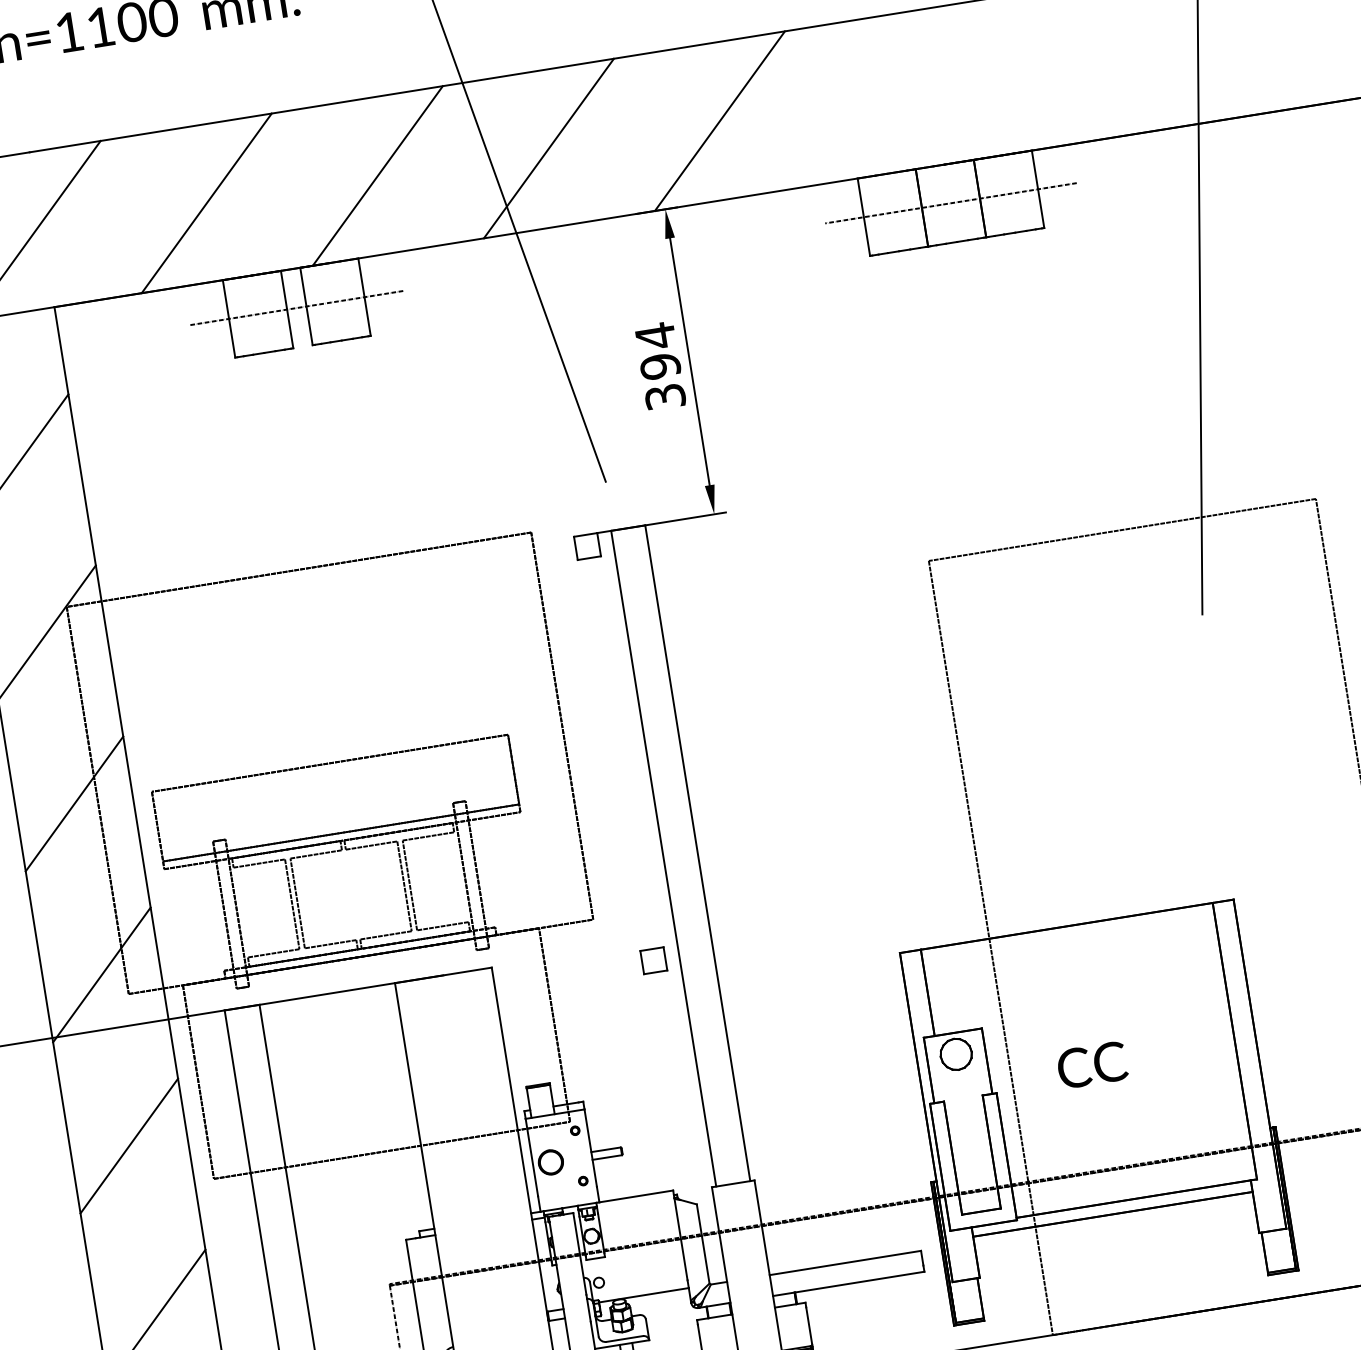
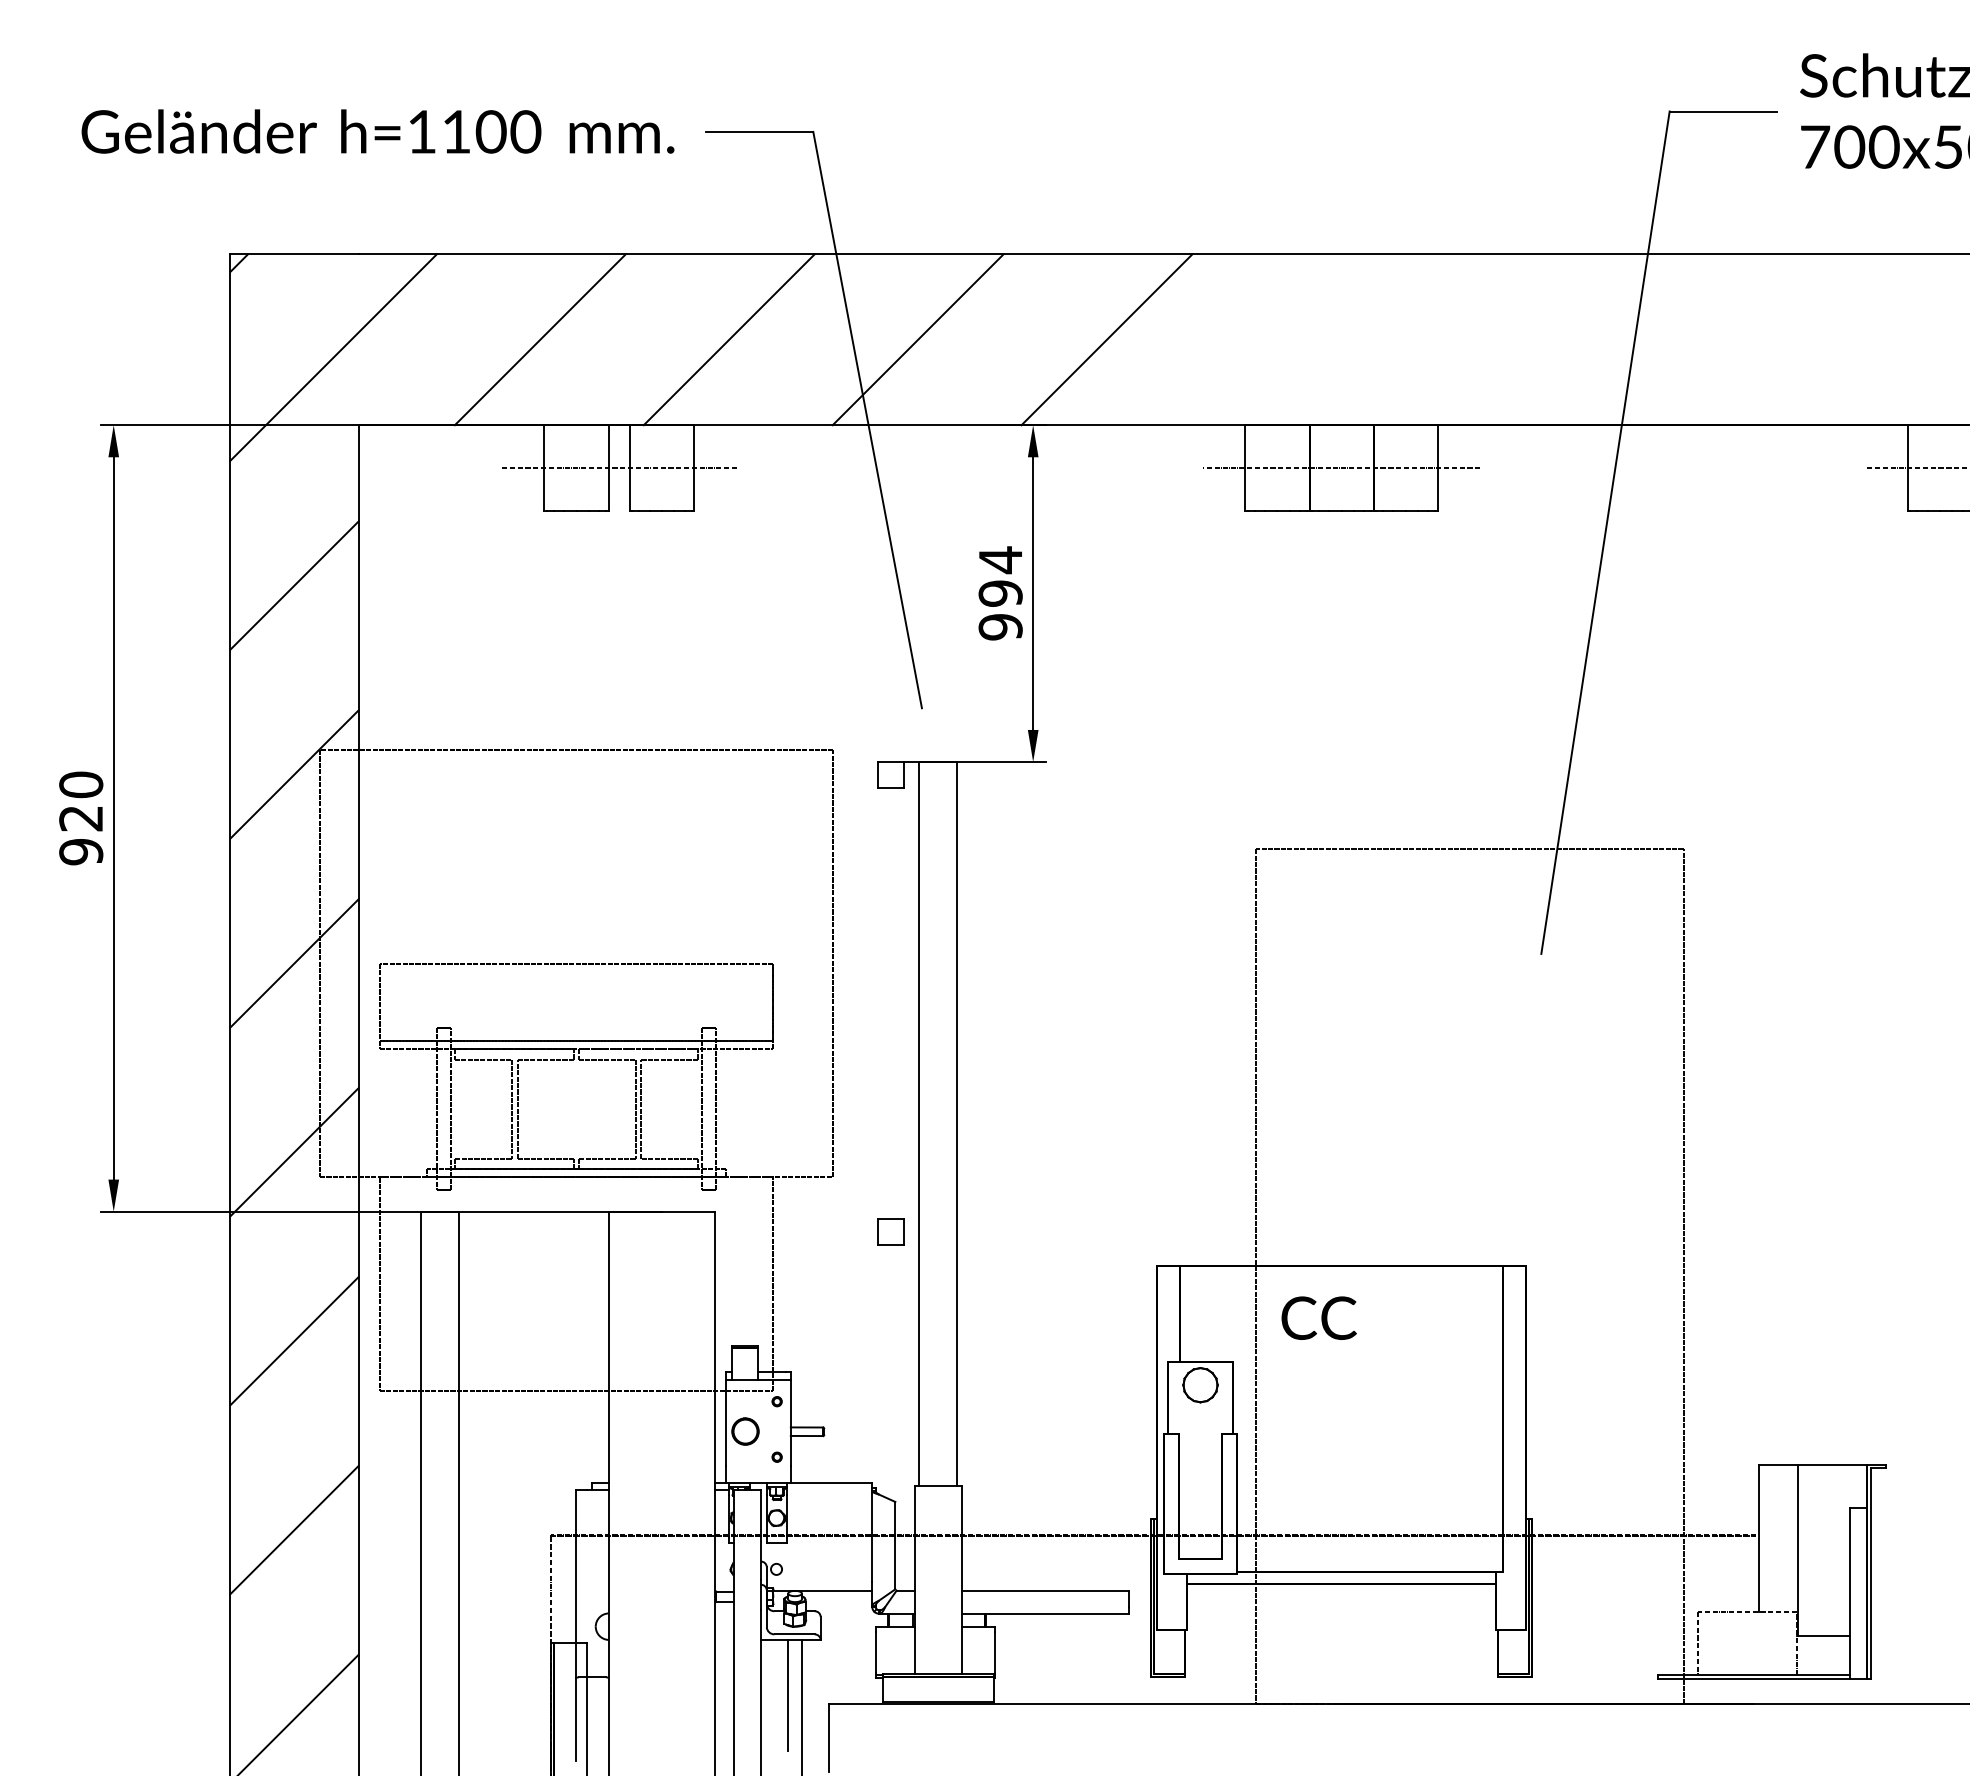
text: (665, 397) -> (1000, 627), 394 -> 994
text: (1091, 1064) -> (1318, 1317), moved

